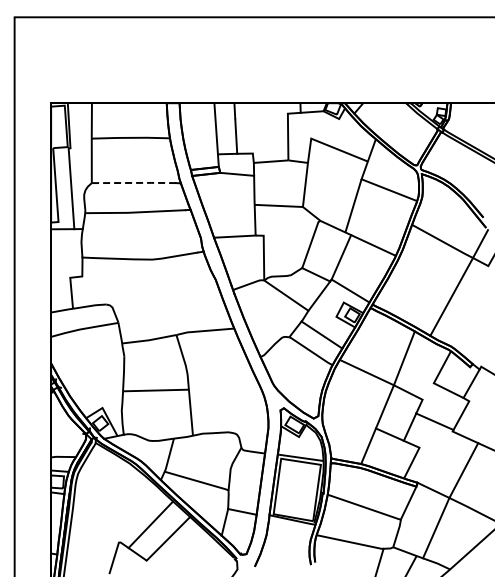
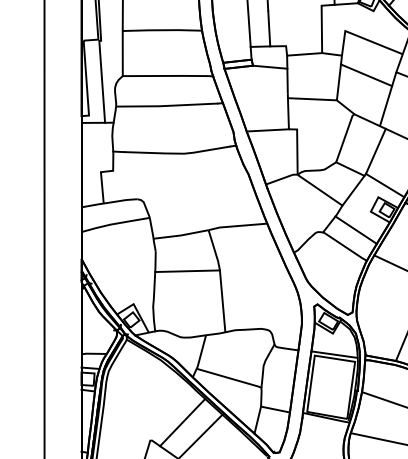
line: (331, 181) -> (365, 74), added
line: (134, 182) -> (166, 75), dashed -> solid
line: (155, 390) -> (187, 271), moved

